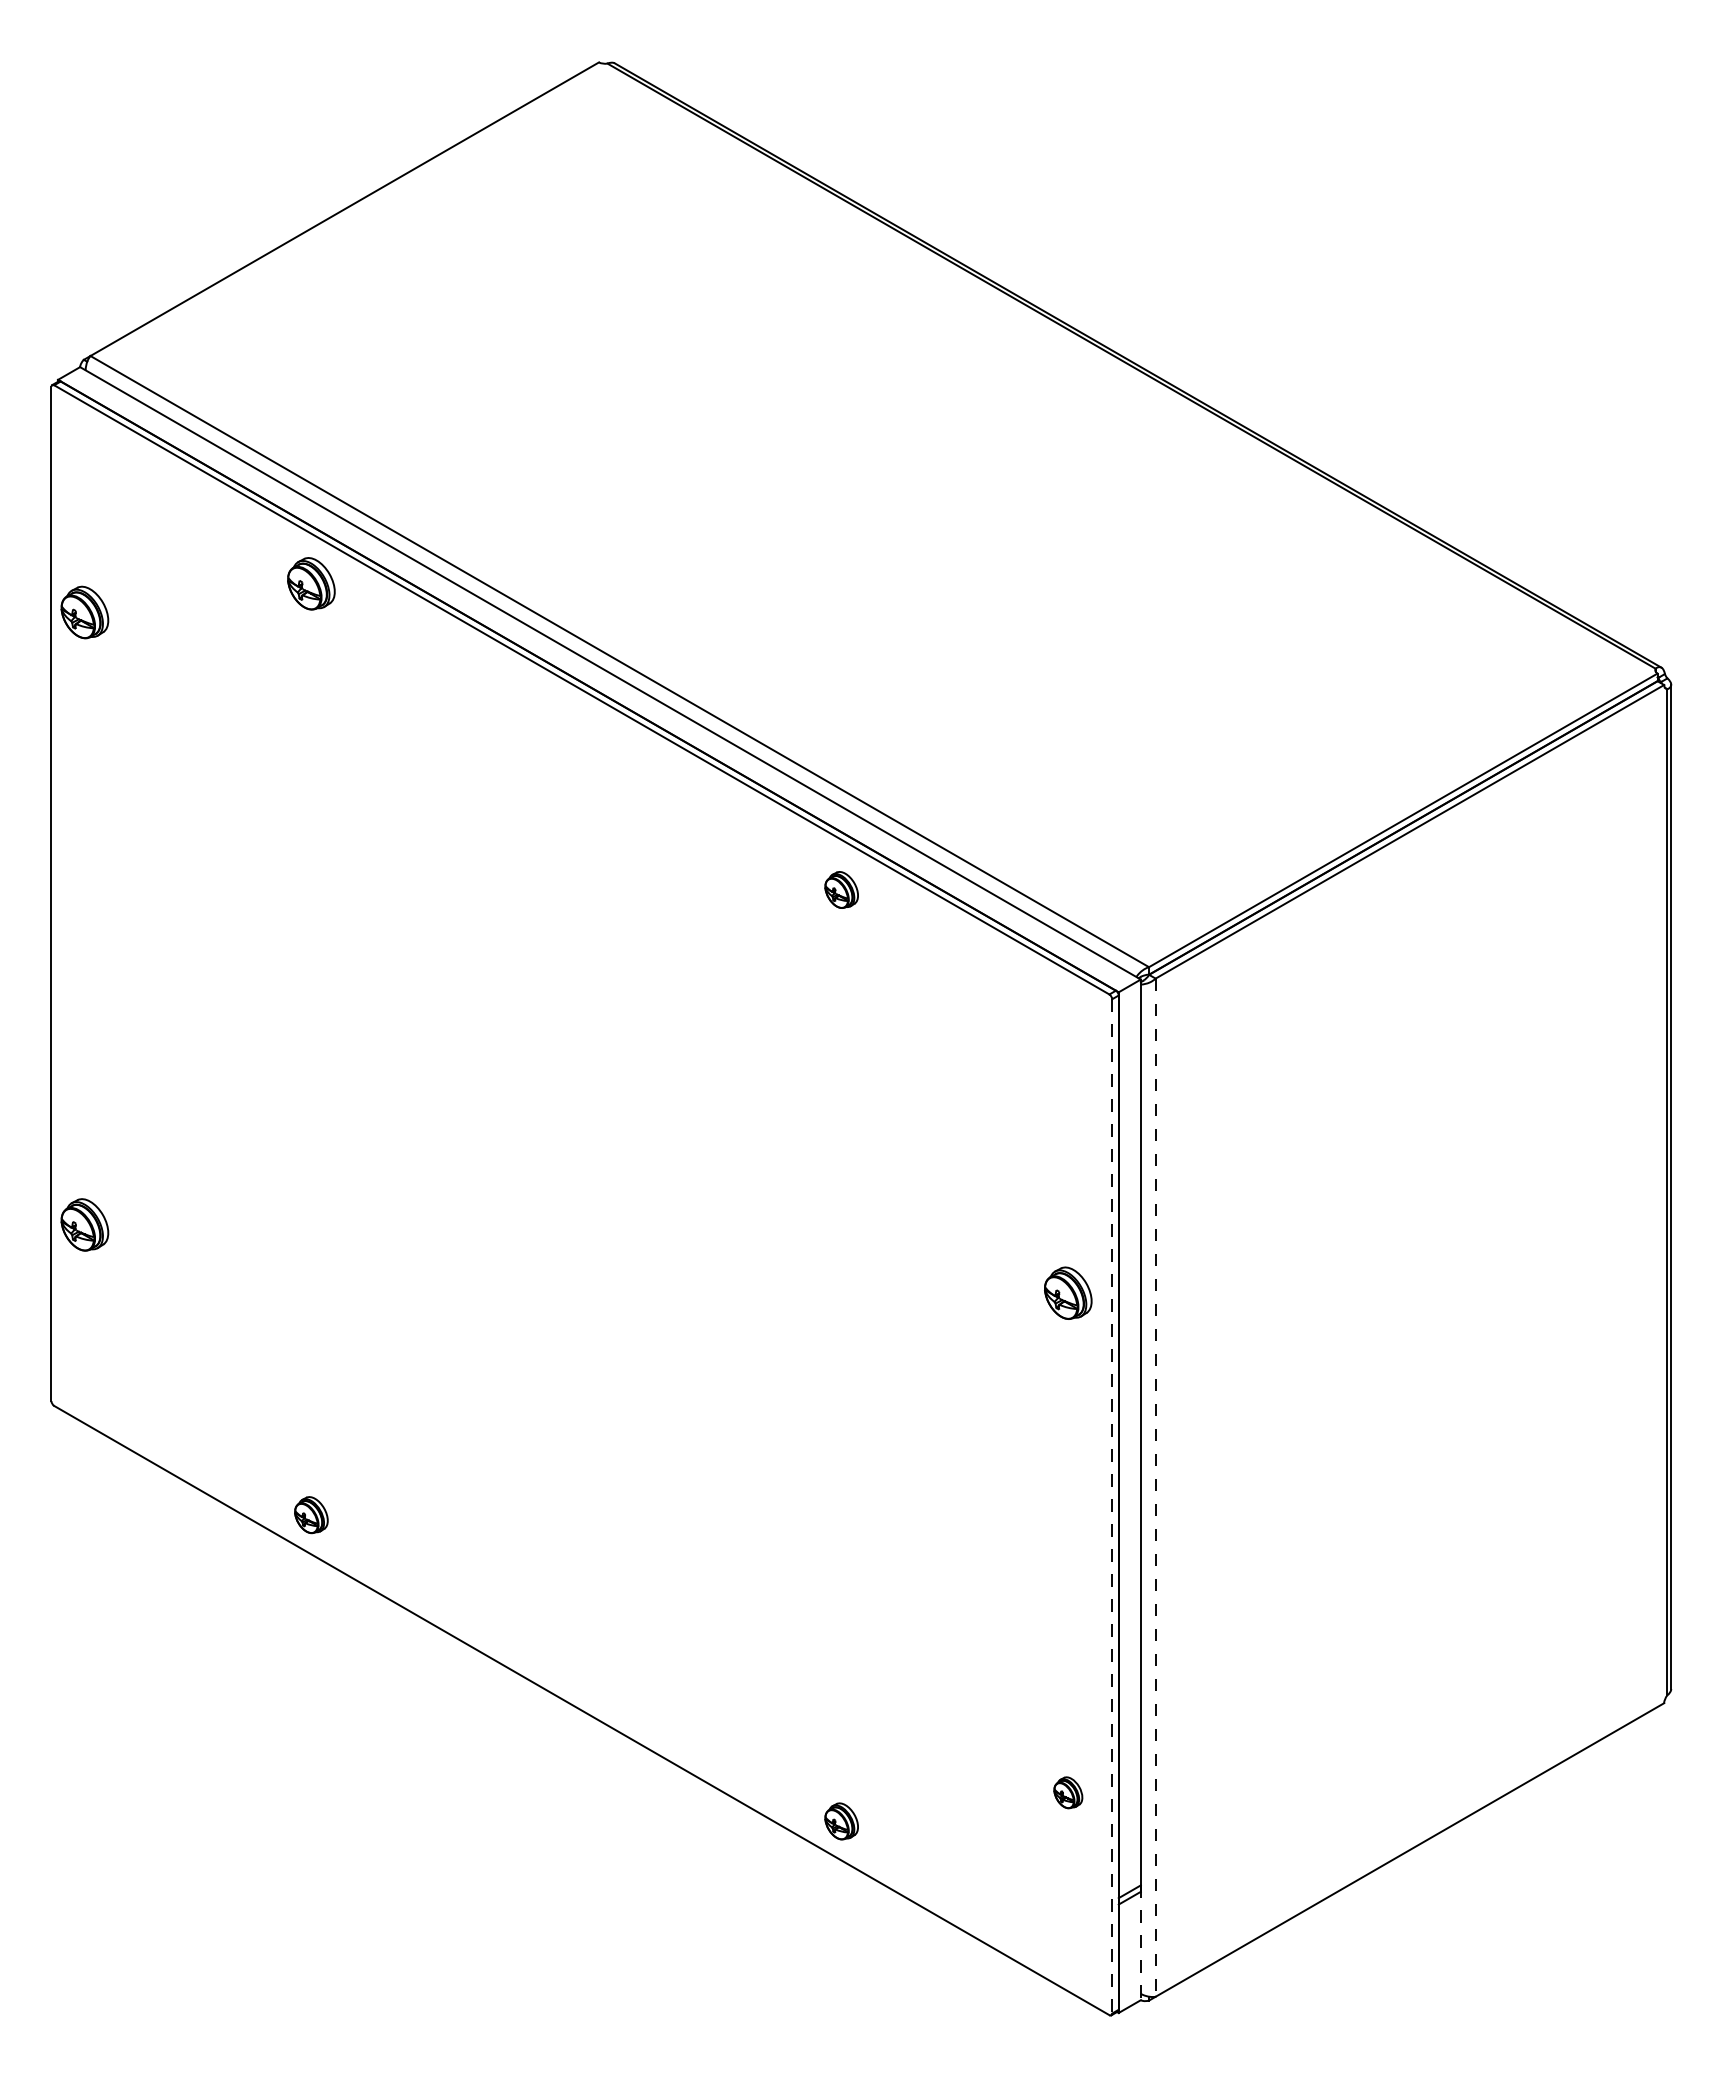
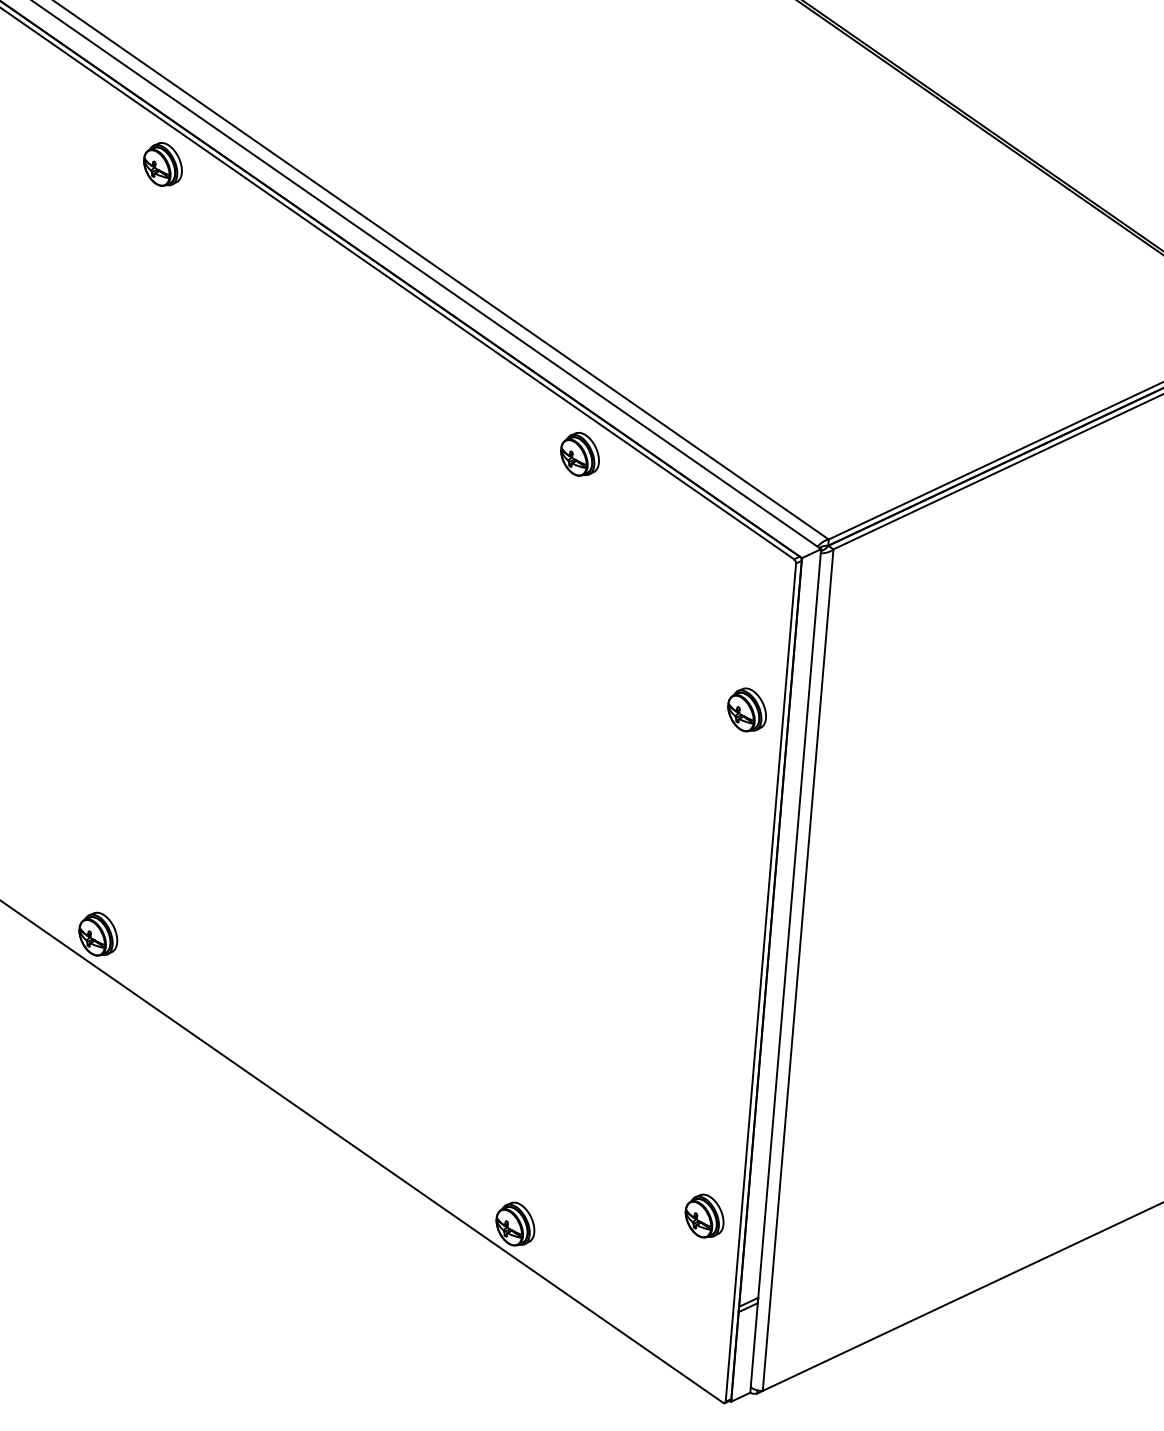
part: (841, 889) -> (579, 453), size x1.43
part: (1068, 1292) -> (747, 709), moved
line: (1155, 1488) -> (797, 970), dashed -> solid
line: (1112, 1506) -> (761, 982), dashed -> solid
part: (311, 1514) -> (98, 933), size x1.43
part: (1068, 1792) -> (704, 1216), size x1.67
part: (841, 1821) -> (515, 1224), size x1.43
line: (1140, 1943) -> (753, 1345), dashed -> solid

